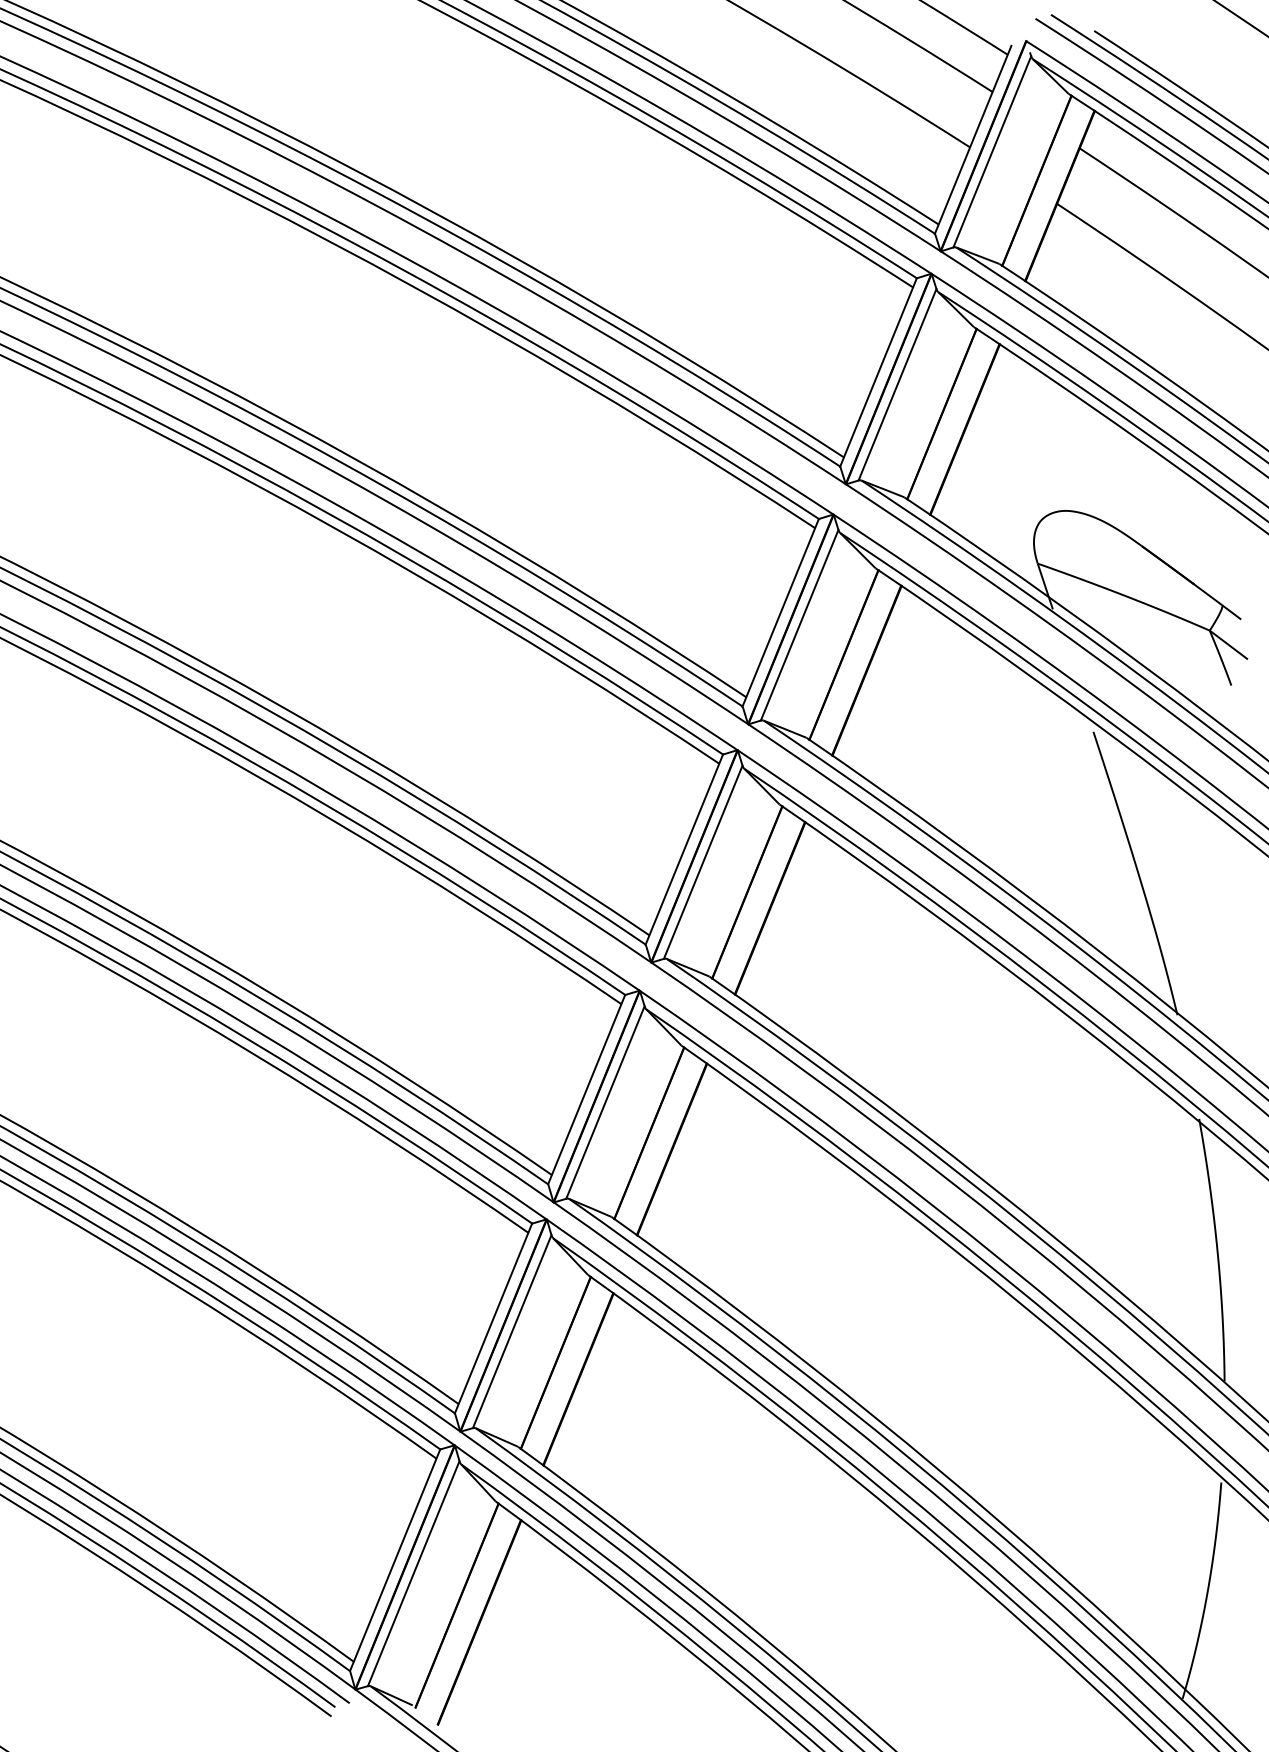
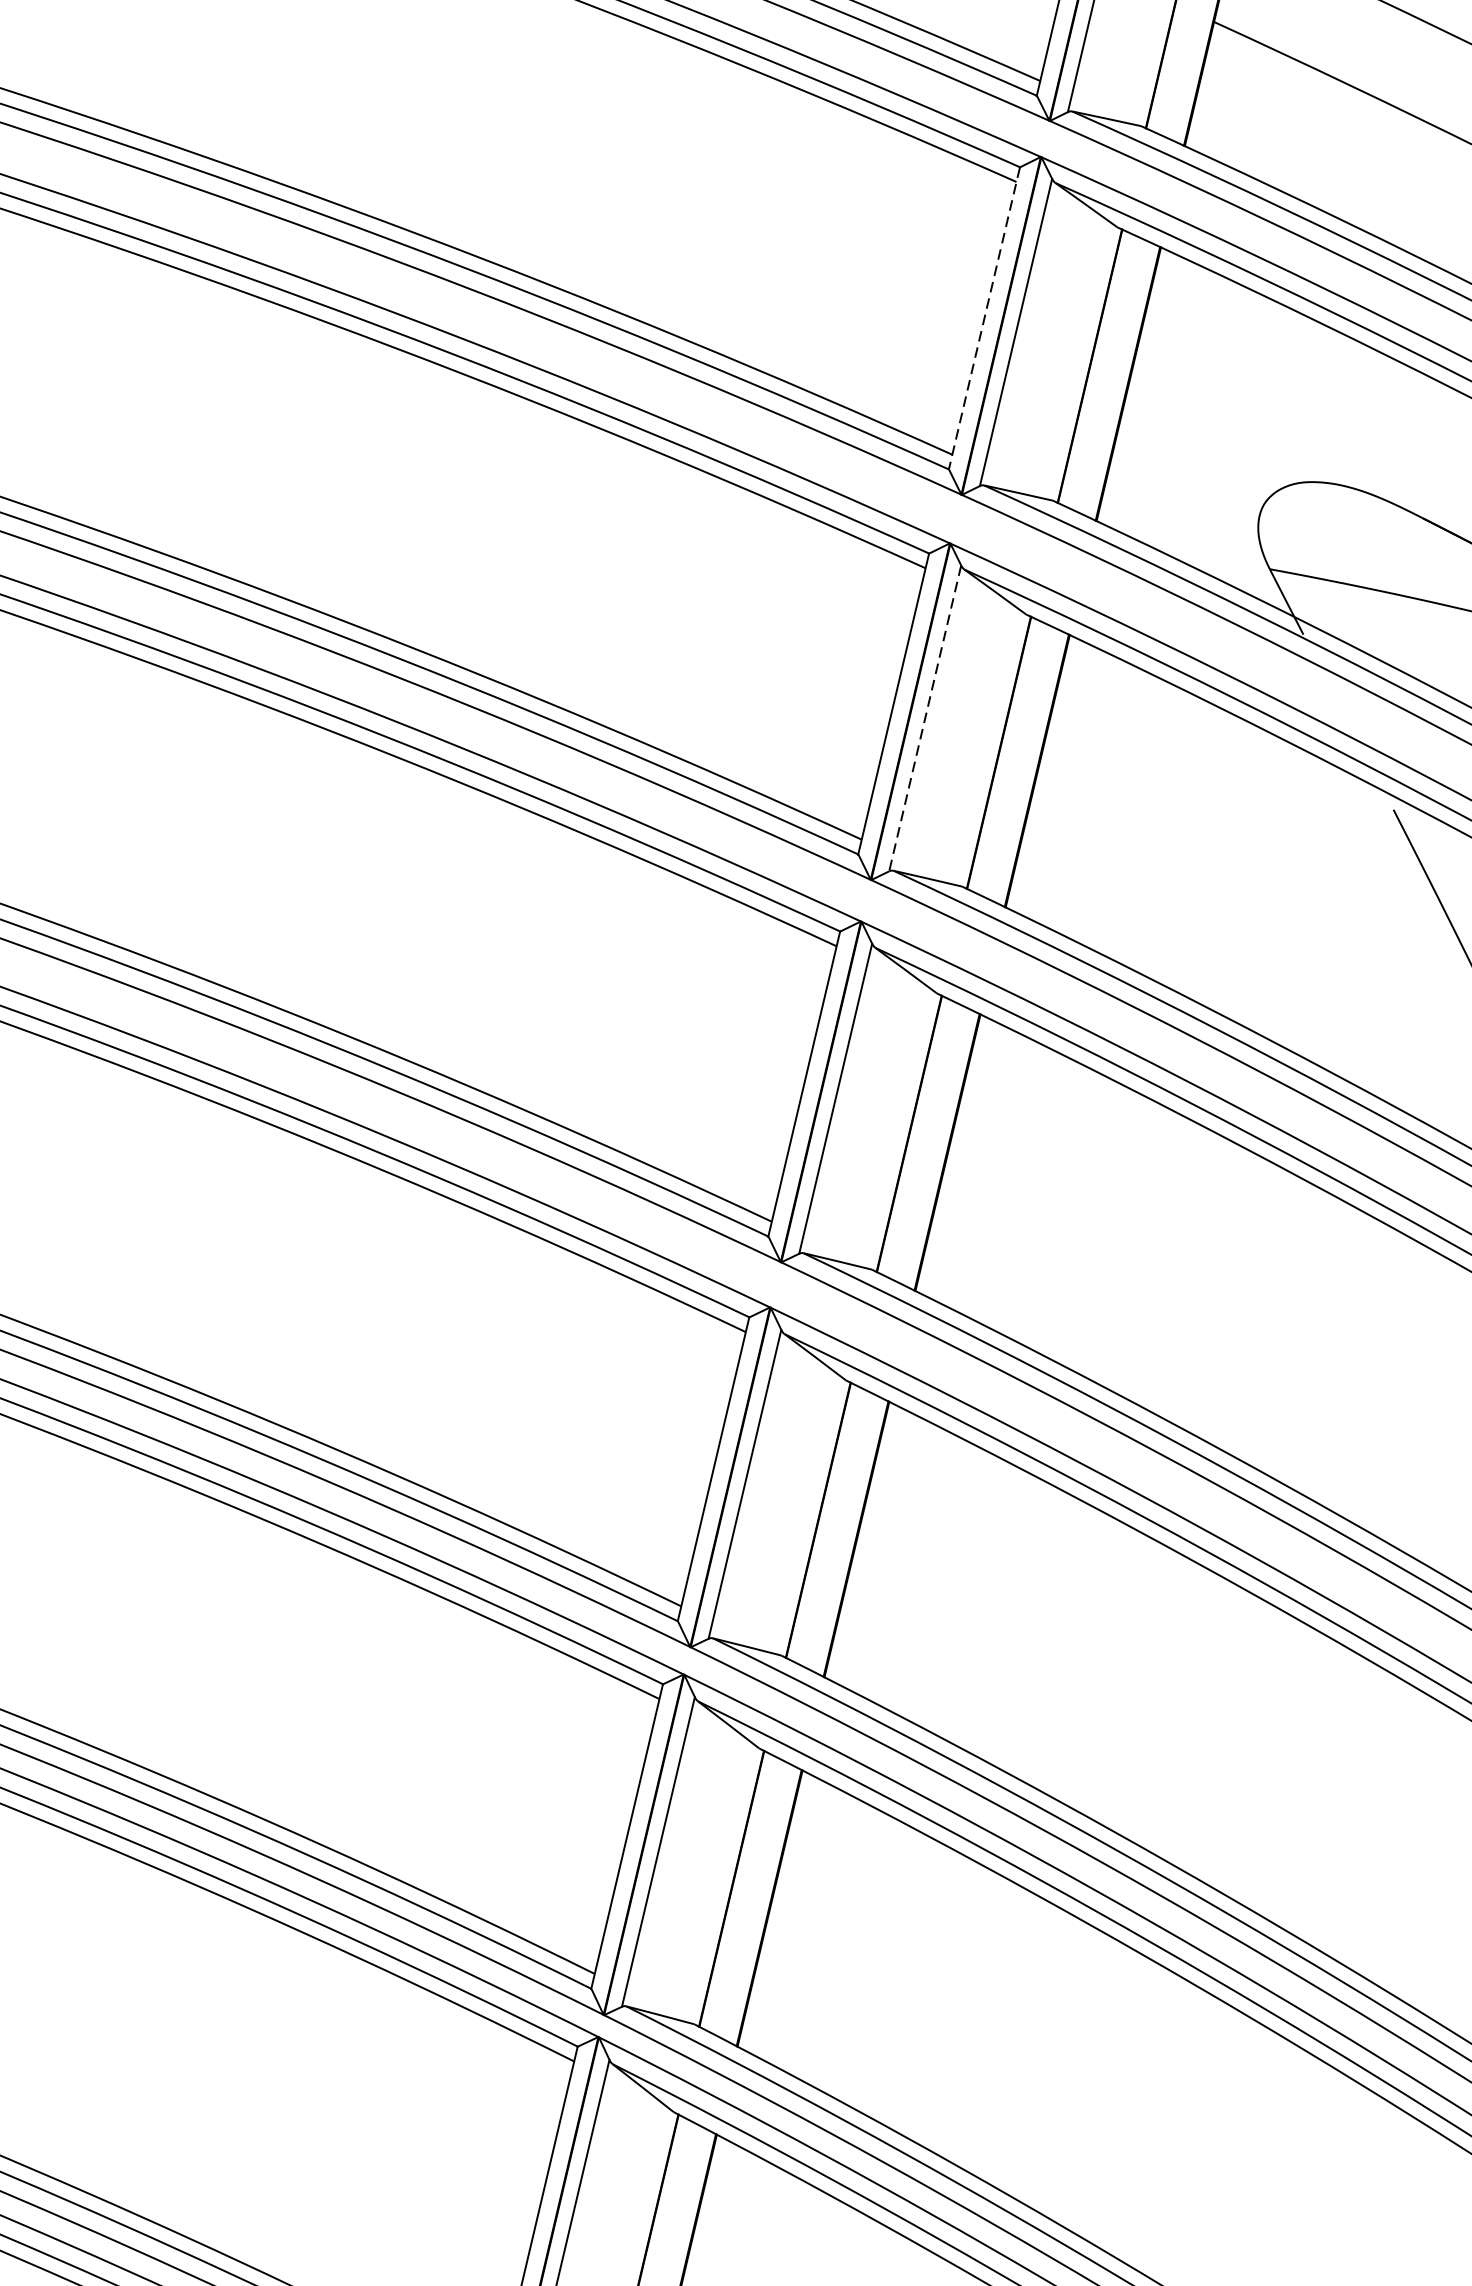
line: (878, 372) -> (984, 318), solid -> dashed
line: (799, 625) -> (925, 718), solid -> dashed

